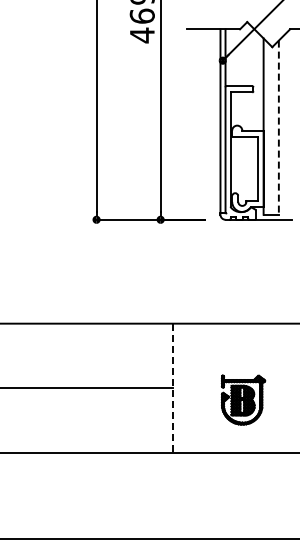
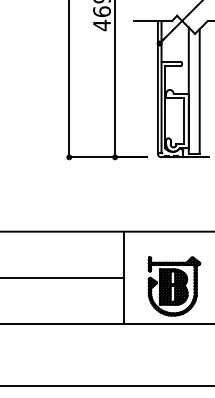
line: (278, 128) -> (199, 92), dashed -> solid
line: (173, 388) -> (124, 278), dashed -> solid
part: (243, 399) -> (174, 285), size x1.67

